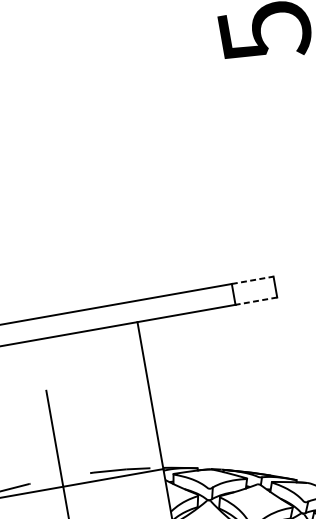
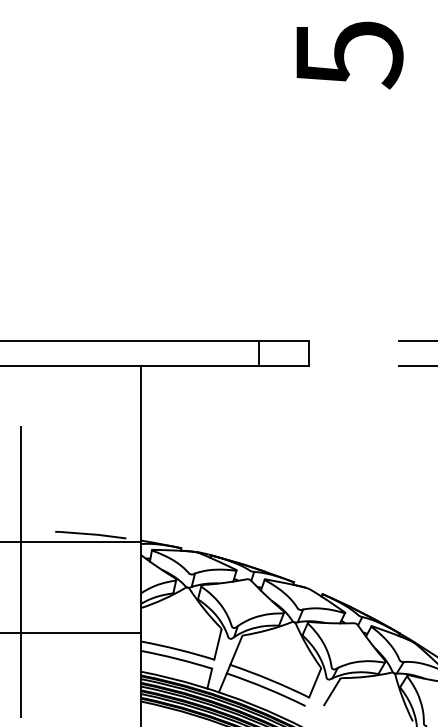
line: (253, 279) -> (284, 340), dashed -> solid
line: (256, 300) -> (283, 365), dashed -> solid

